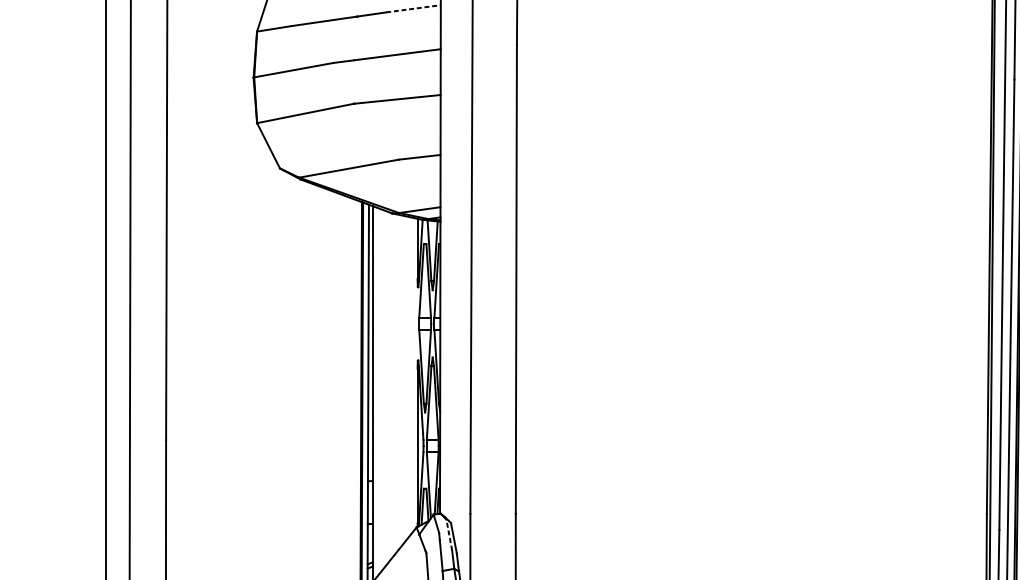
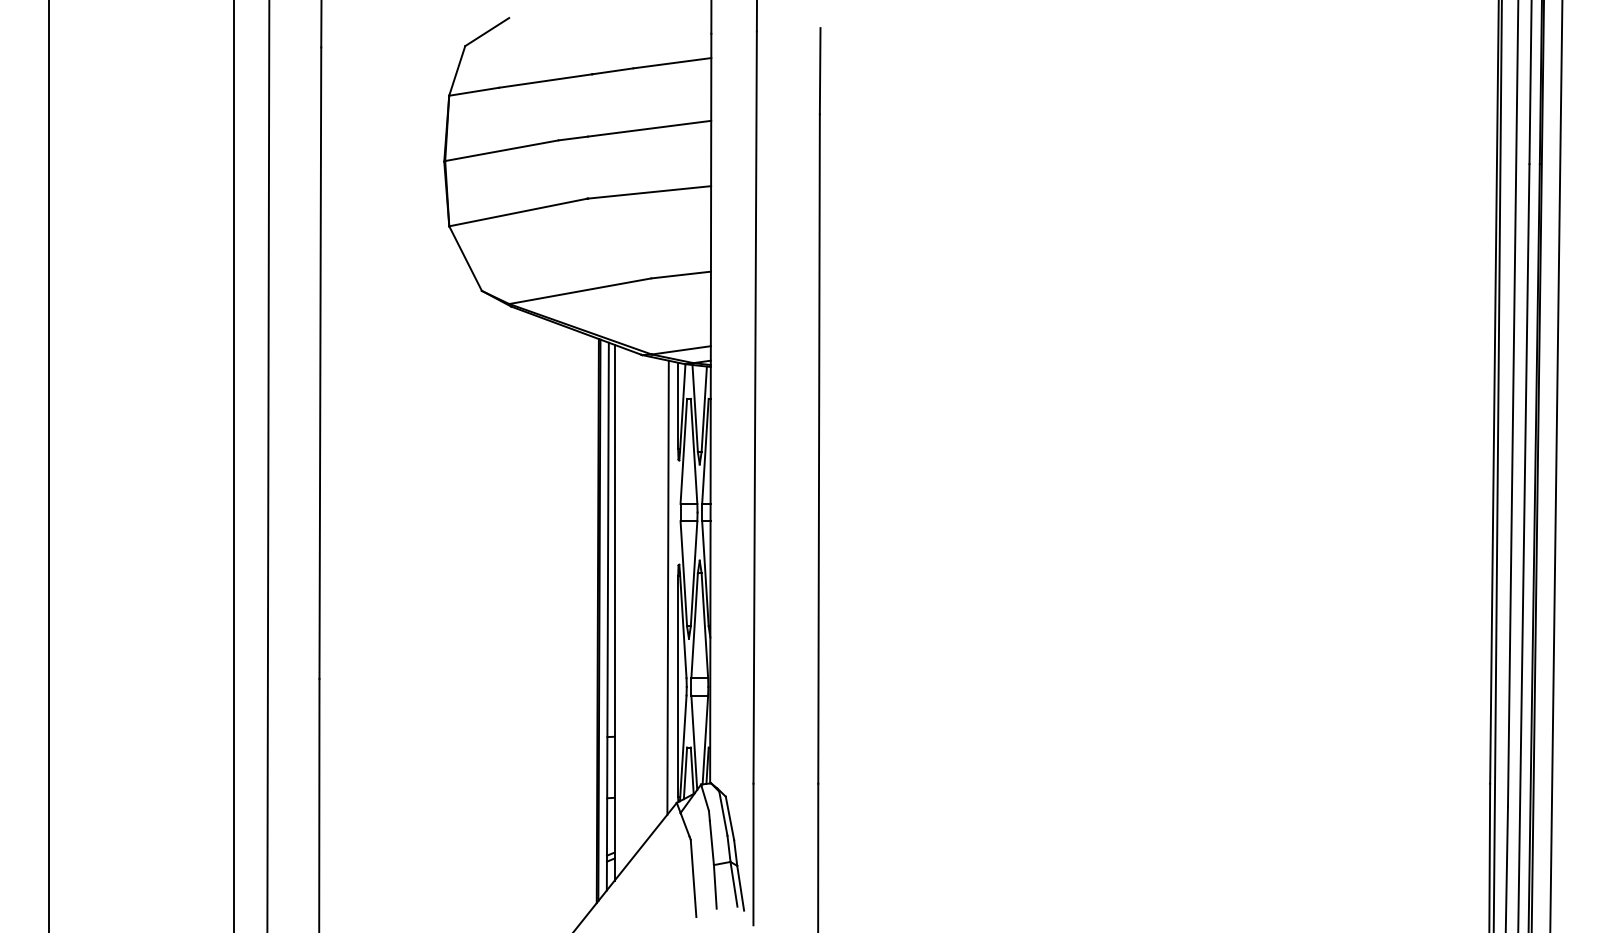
line: (413, 9) -> (672, 63), dashed -> solid
line: (410, 376) -> (667, 587), added
line: (449, 534) -> (723, 813), dashed -> solid

